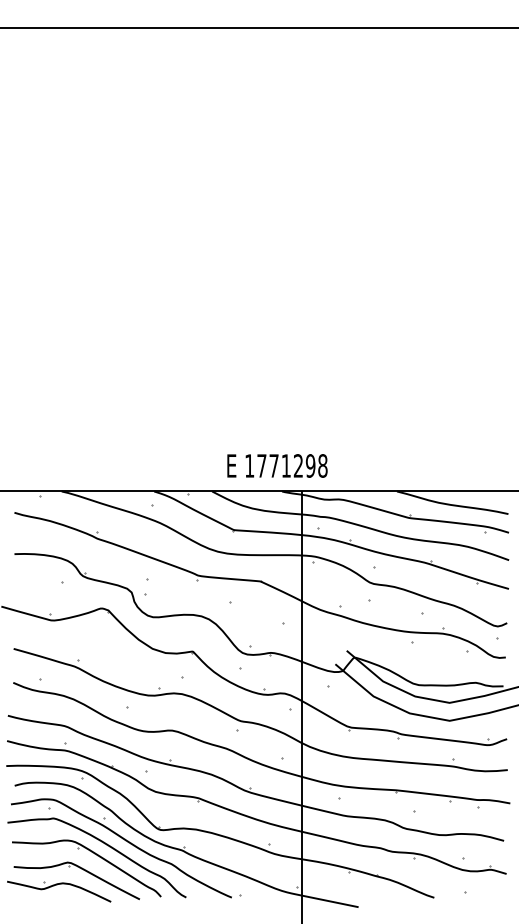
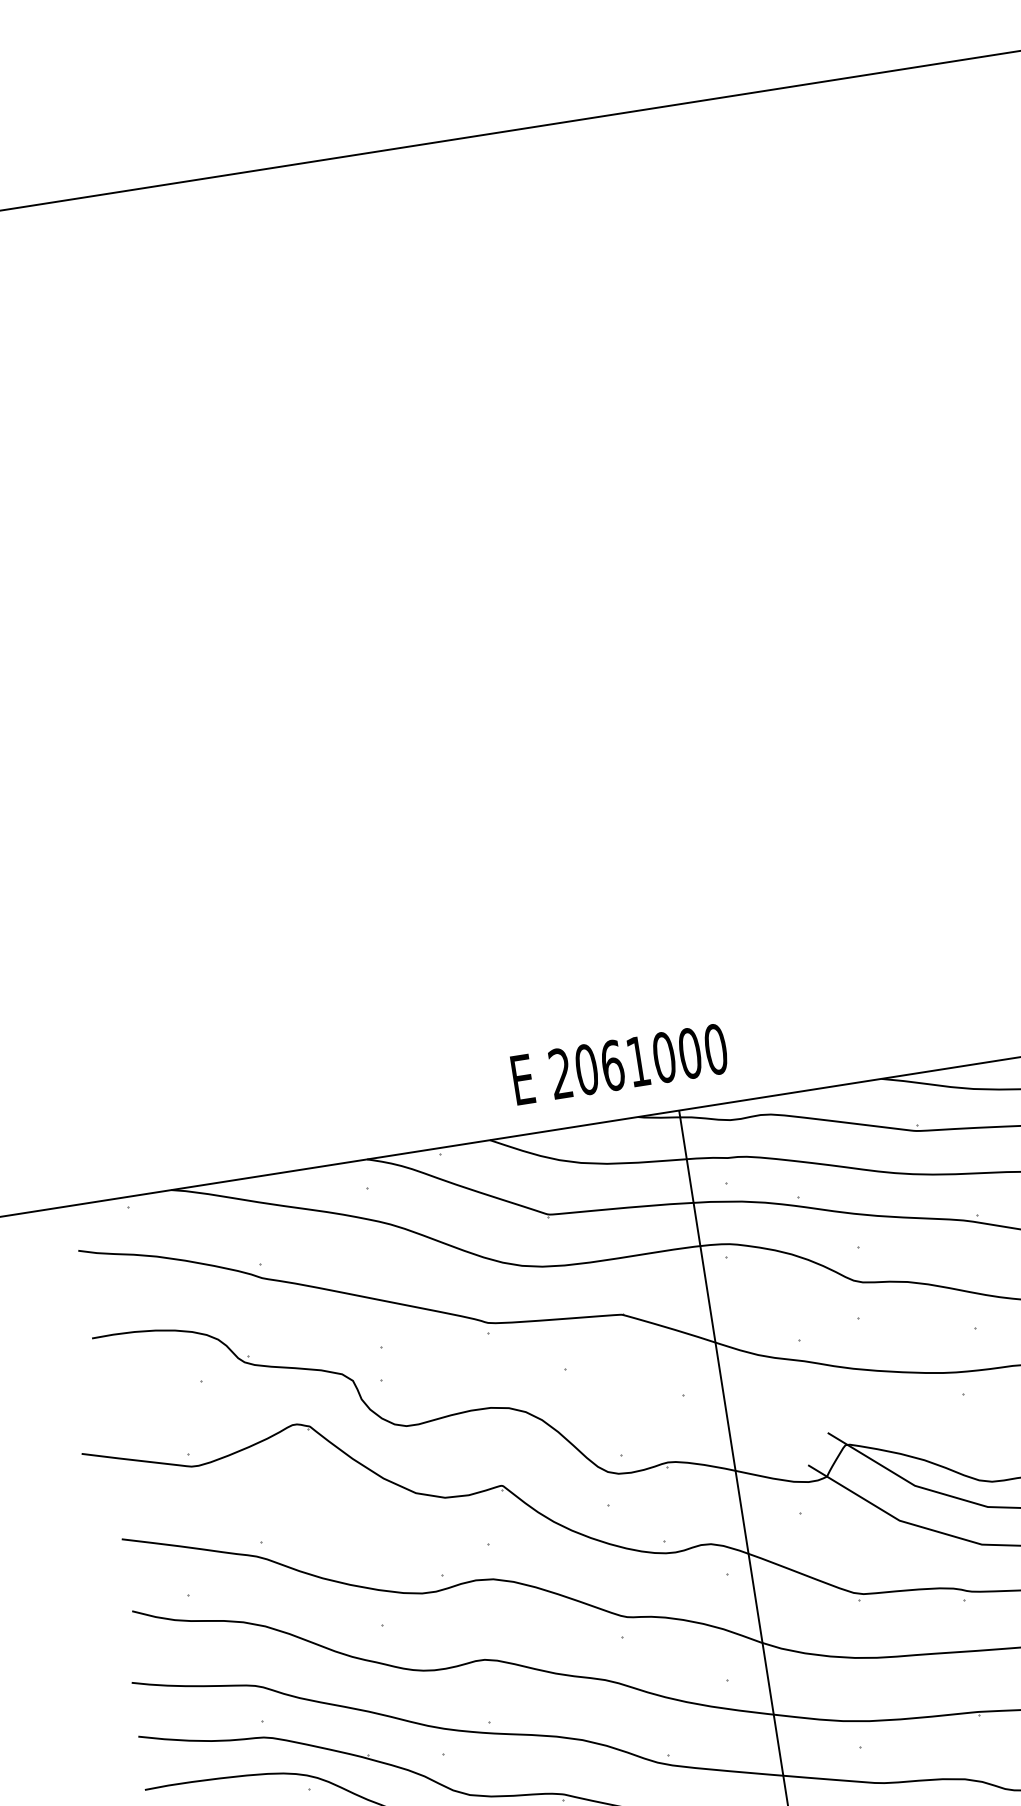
text: (286, 465) -> (638, 1060), 1771298 -> 2061000

